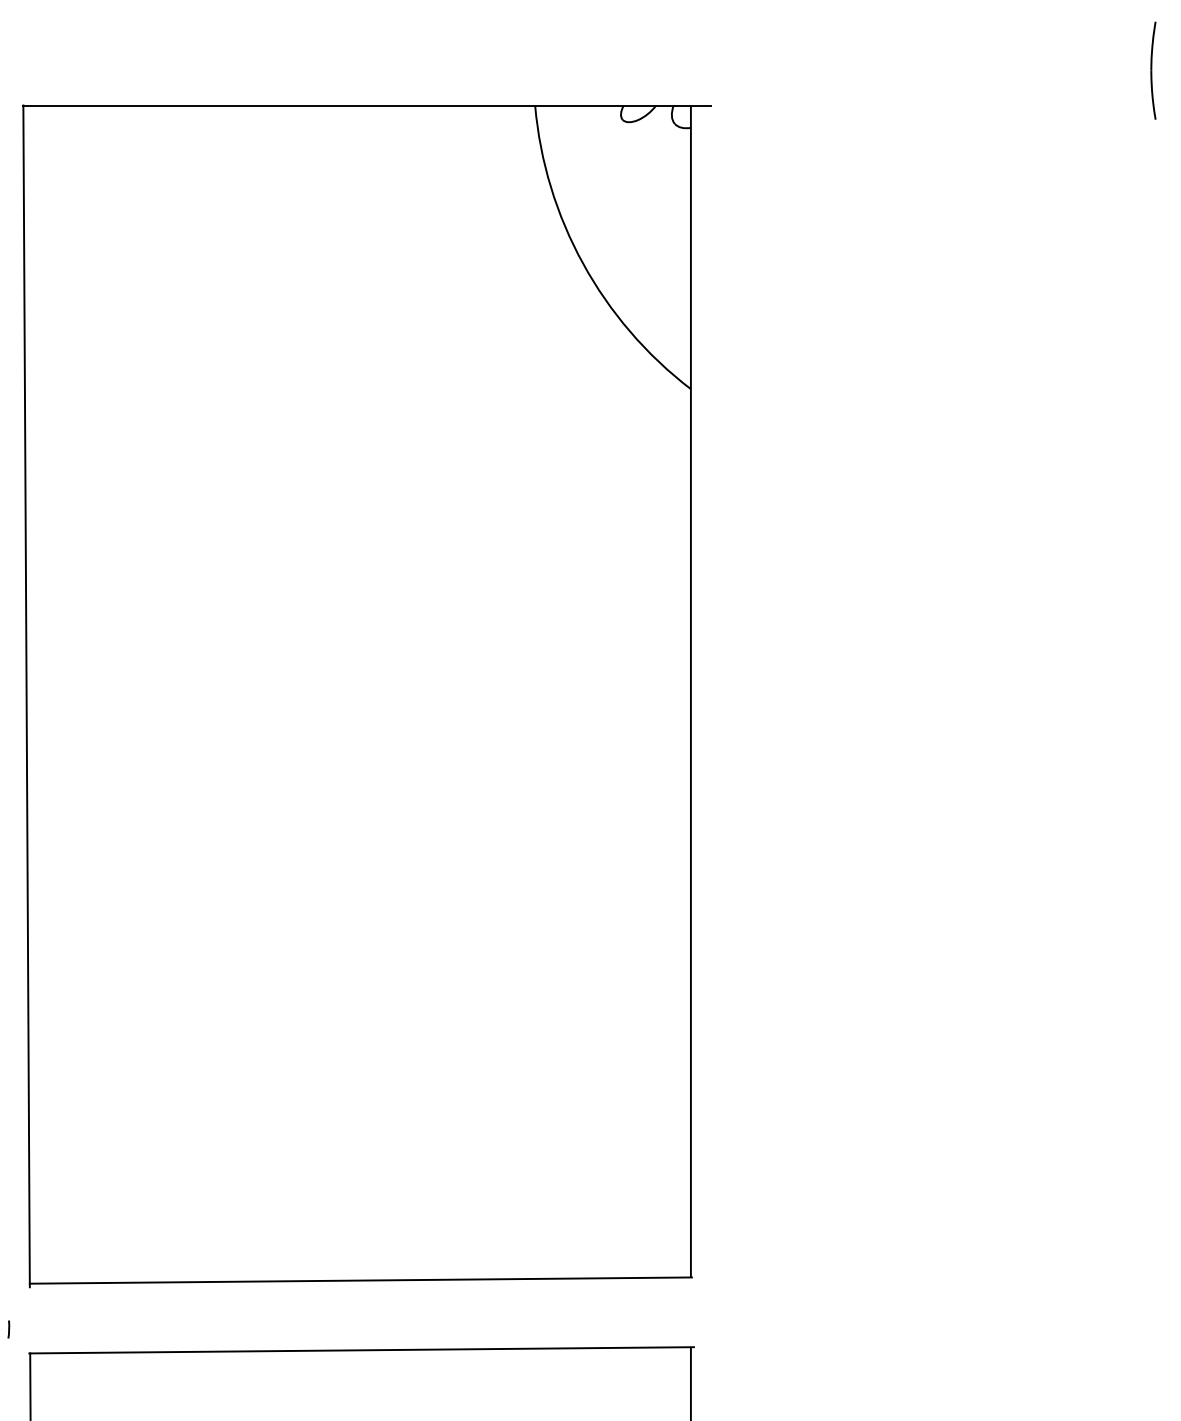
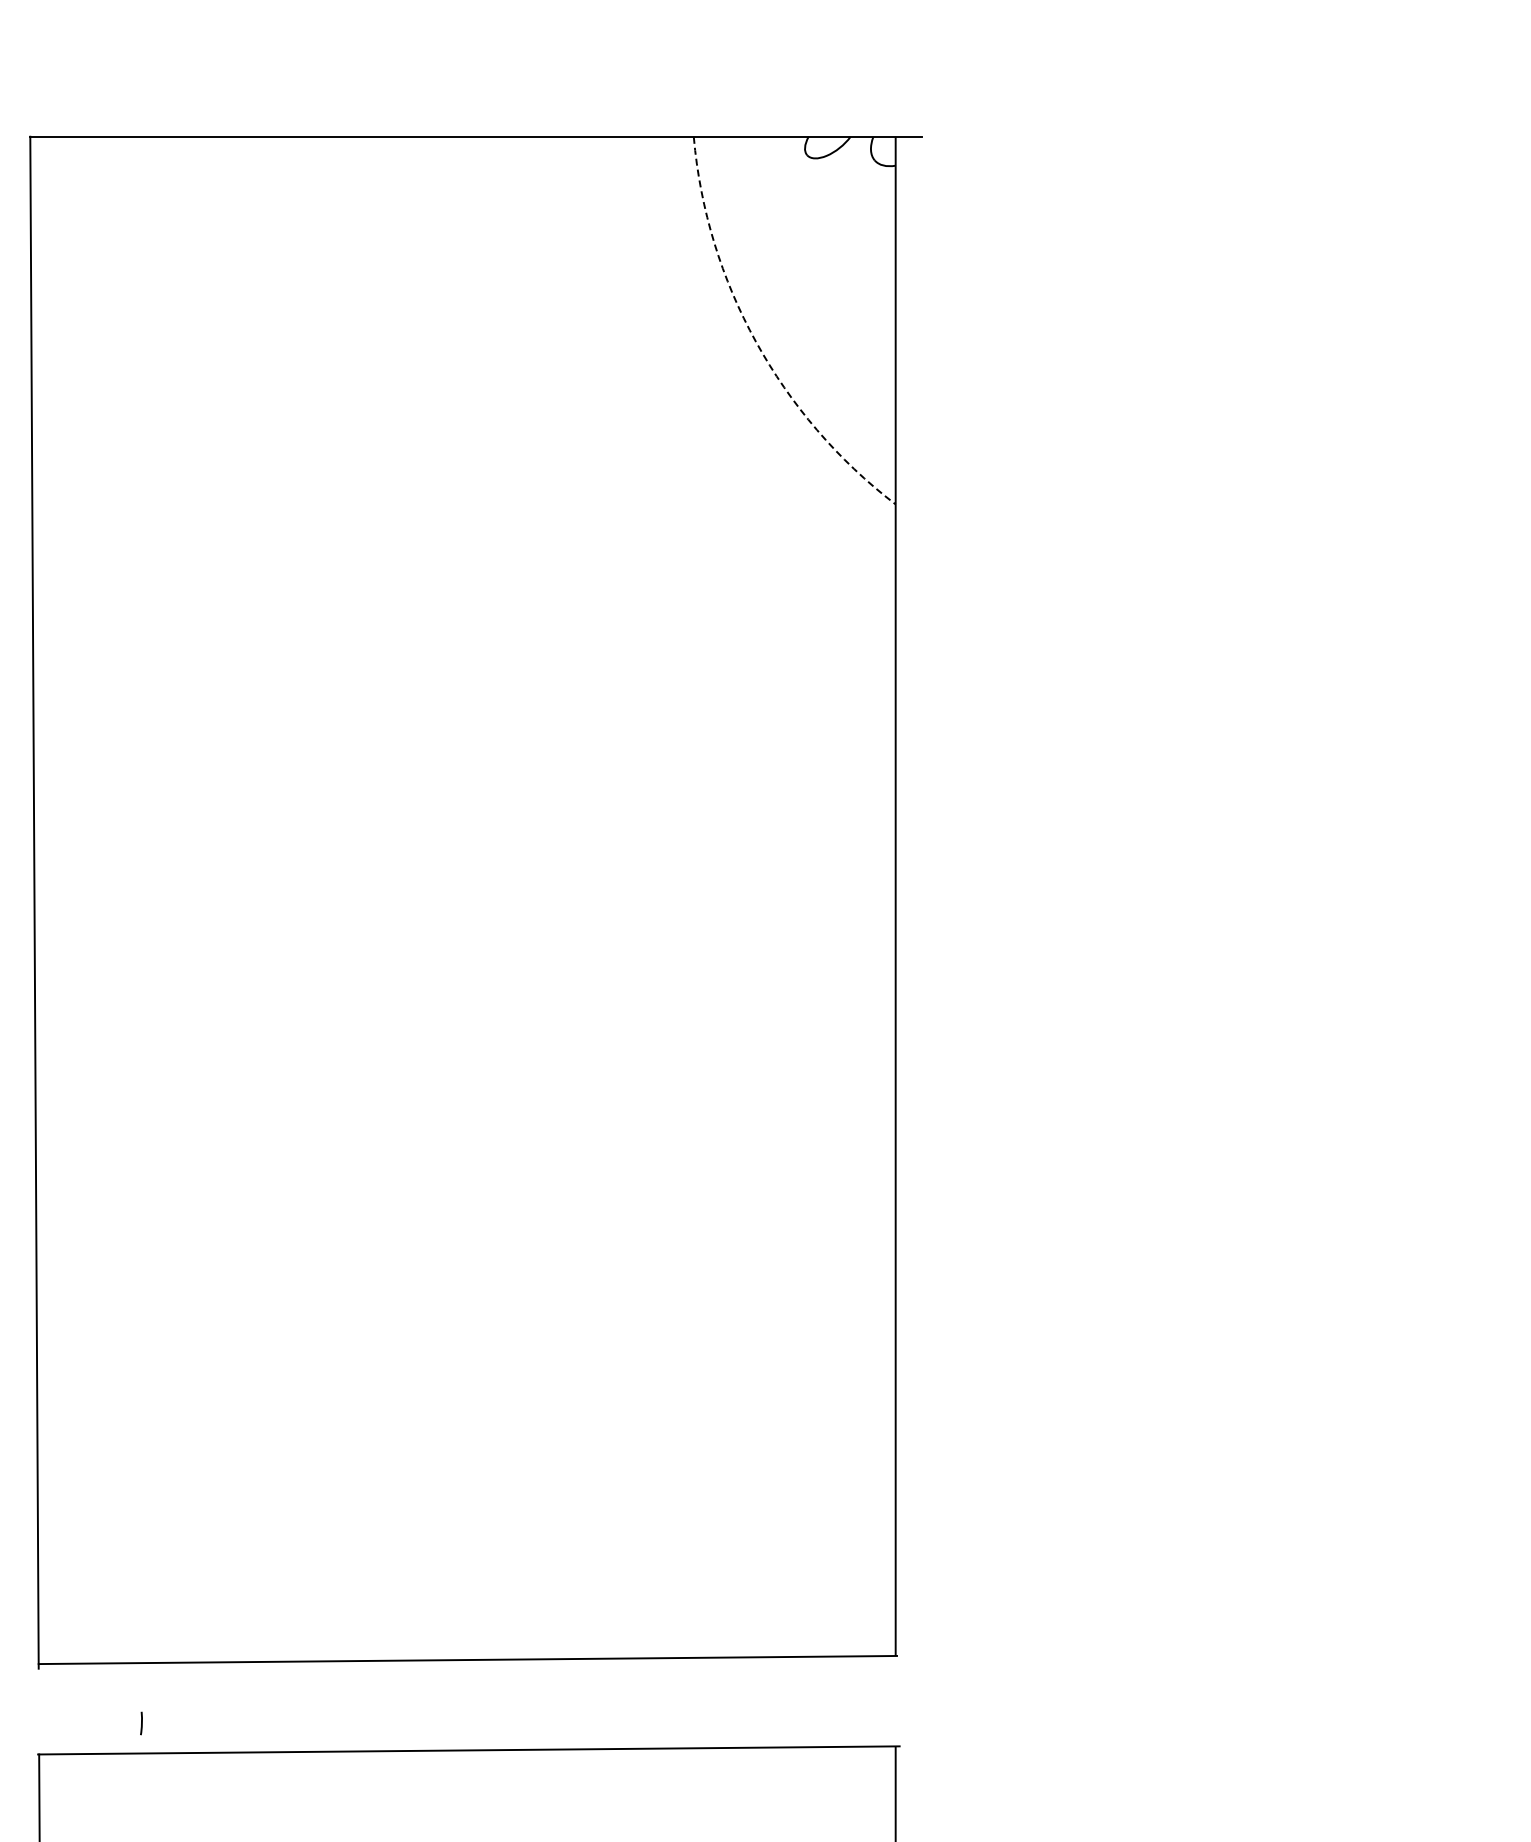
part: (1152, 70) -> (1494, 91), removed
arc: (583, 263) -> (756, 341), solid -> dashed
line: (8, 1329) -> (141, 1723), moved

